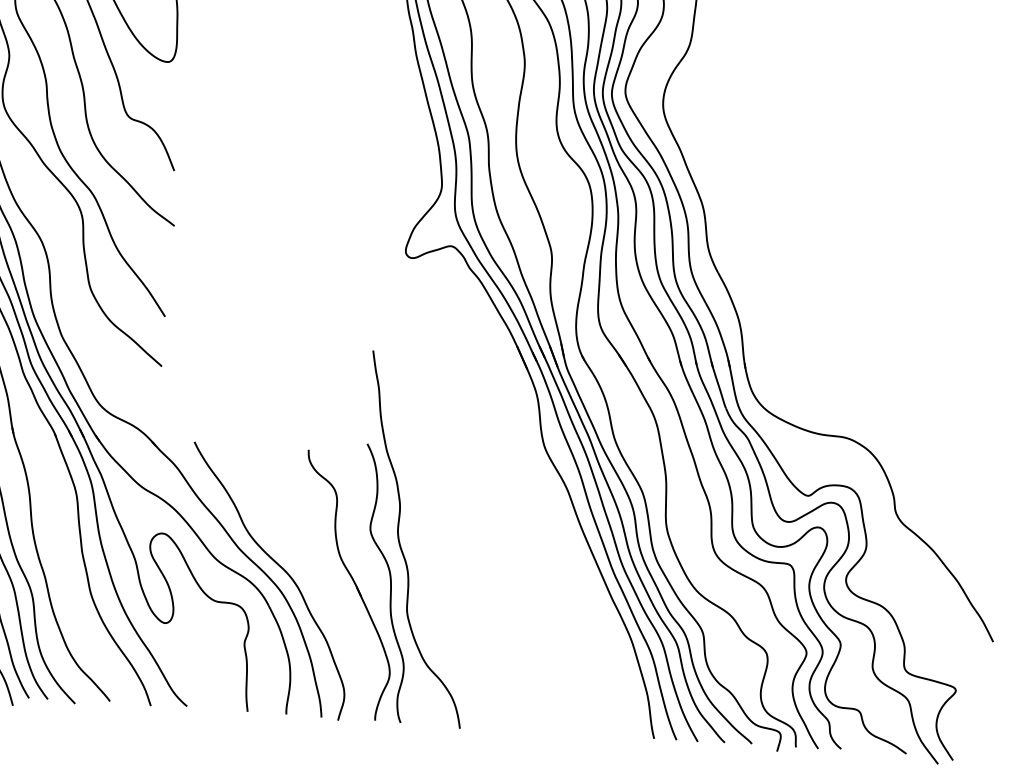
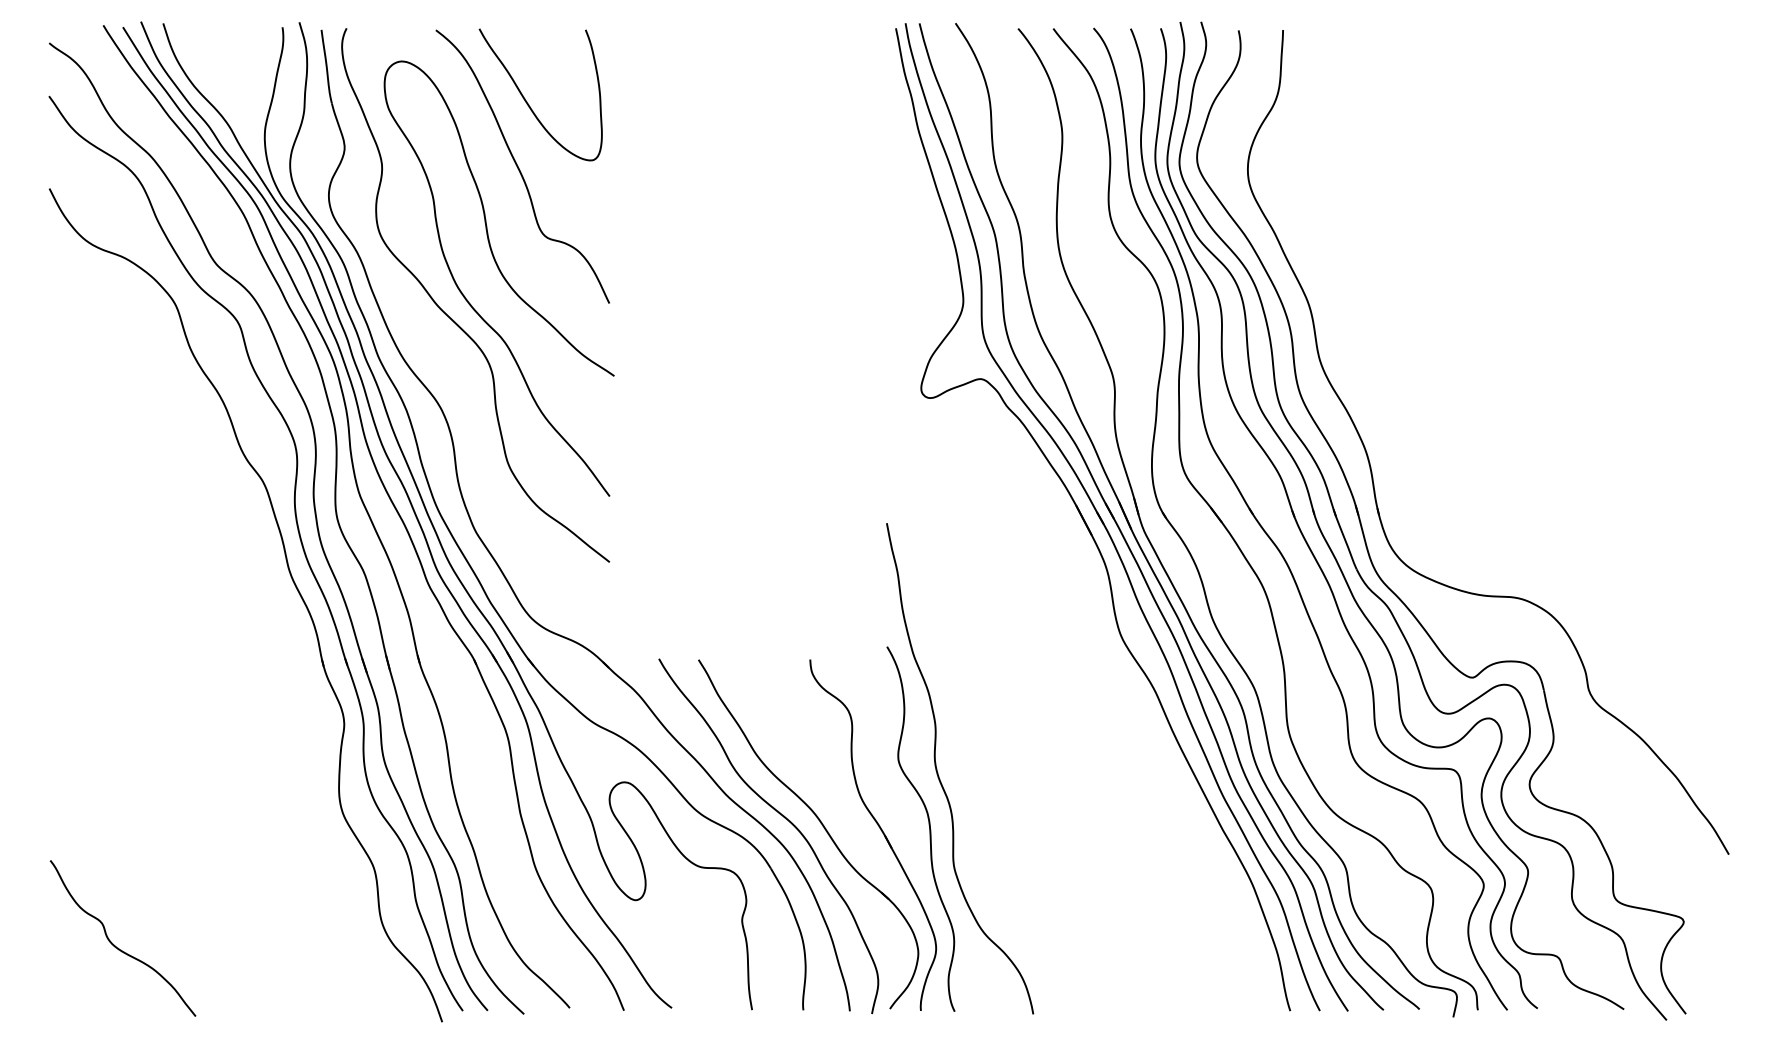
part: (309, 576) -> (822, 826), added

